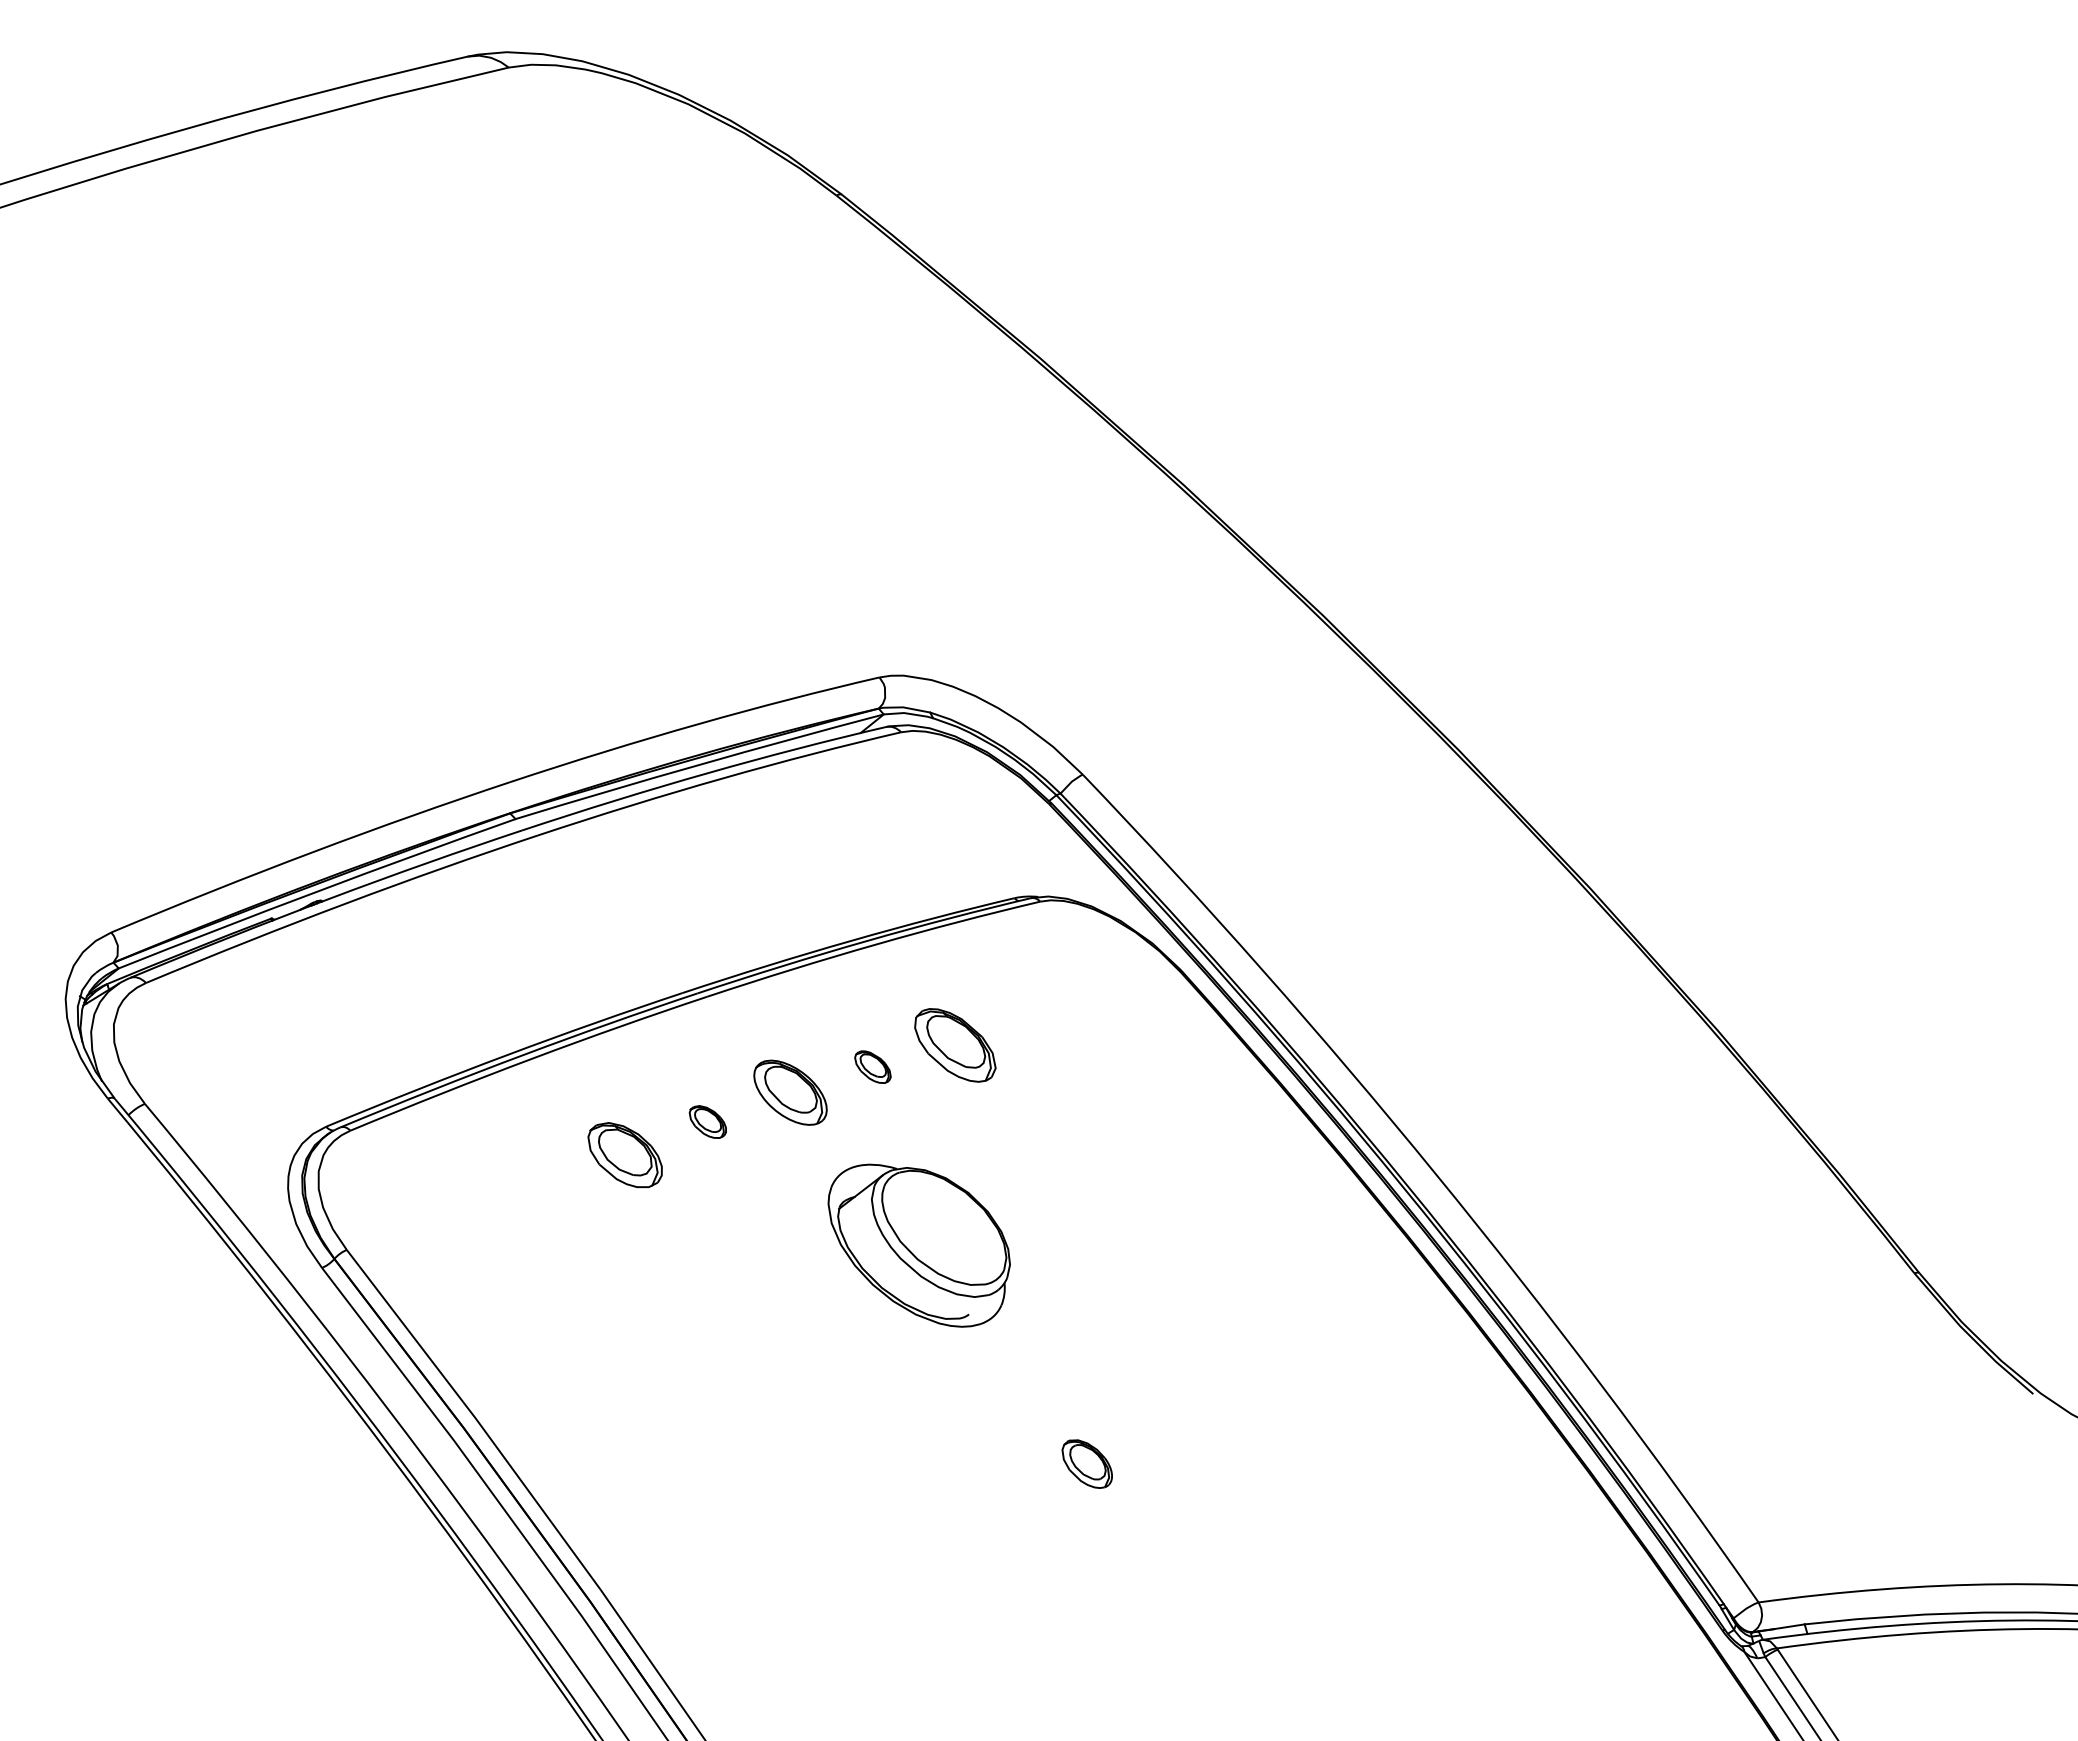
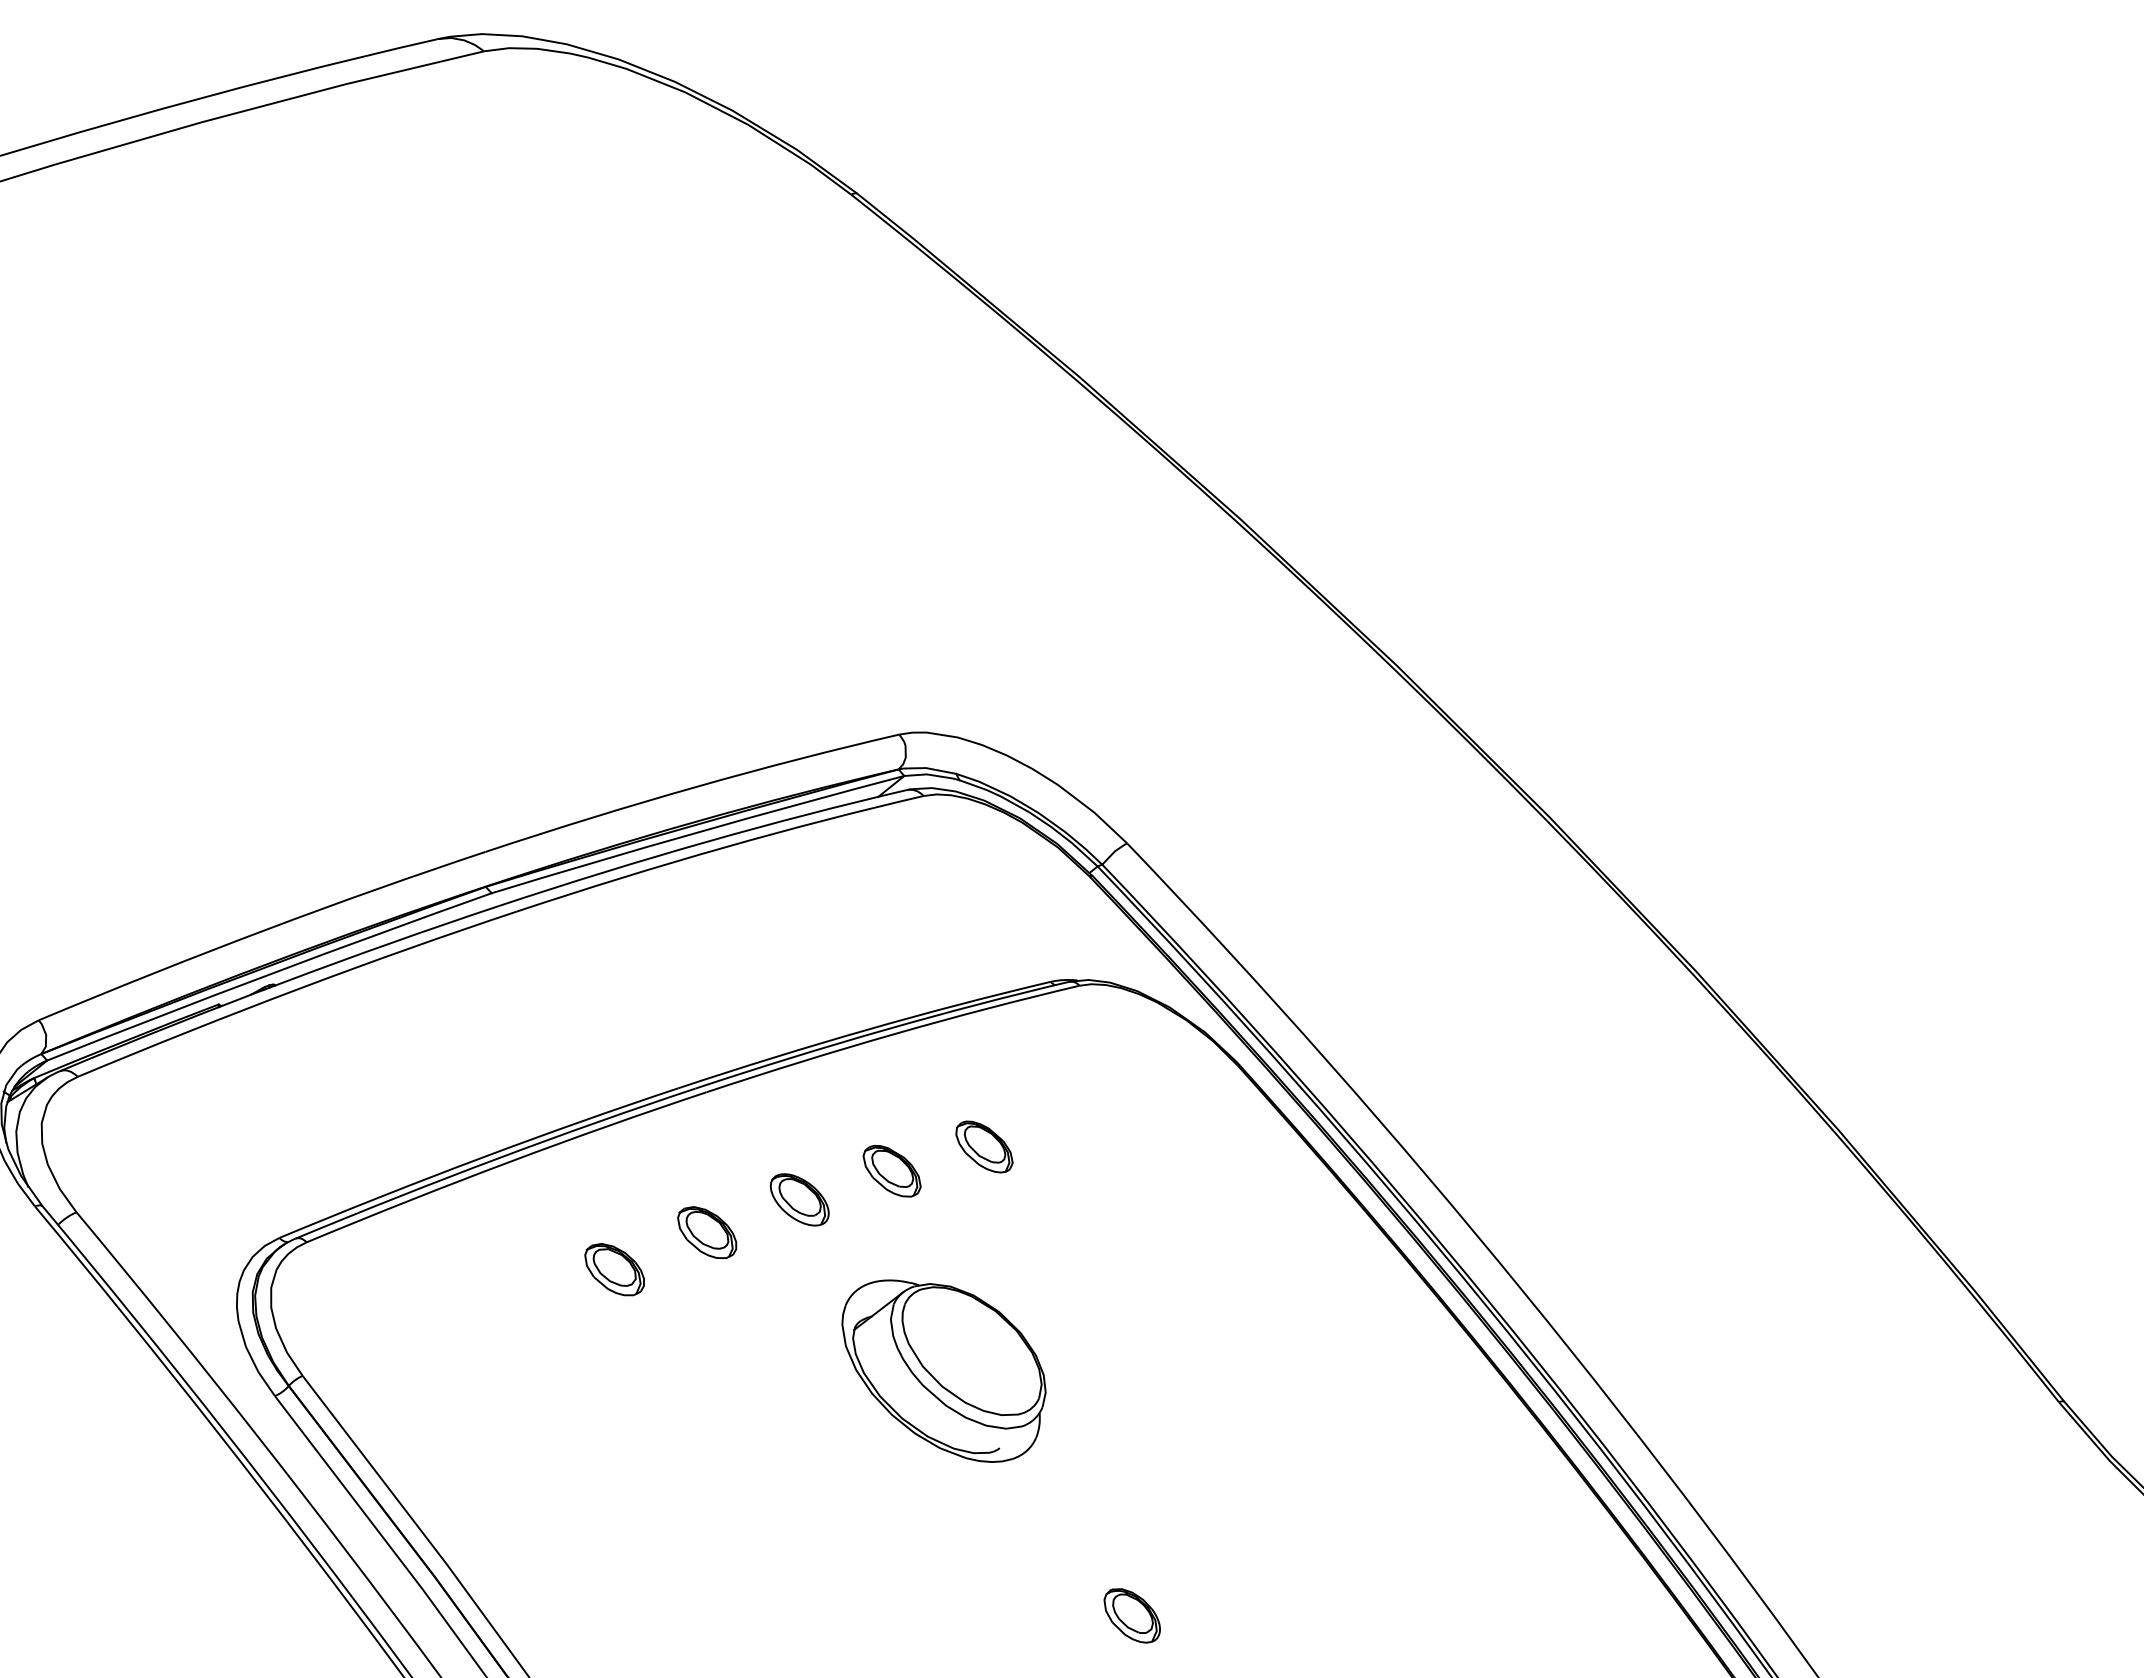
part: (955, 1045) -> (984, 1146), size x0.62
part: (872, 1066) -> (891, 1170), size x1.43
part: (790, 1092) -> (799, 1199), size x0.71
part: (707, 1121) -> (706, 1232), size x1.43
part: (625, 1154) -> (614, 1268), size x0.71

